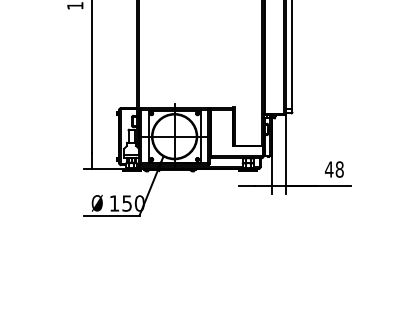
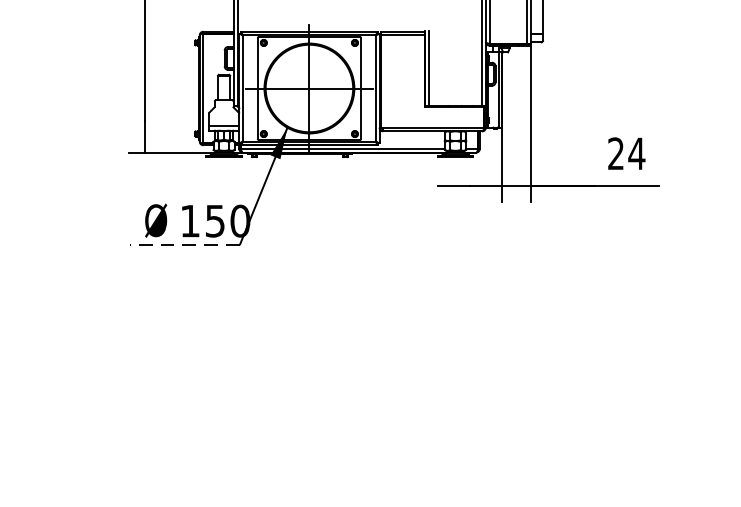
text: (334, 169) -> (626, 153), 48 -> 24
line: (111, 215) -> (184, 244), solid -> dashed

